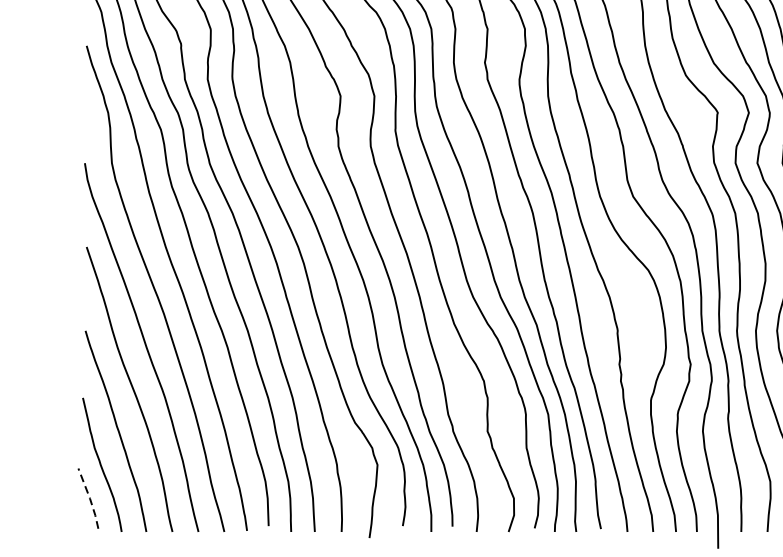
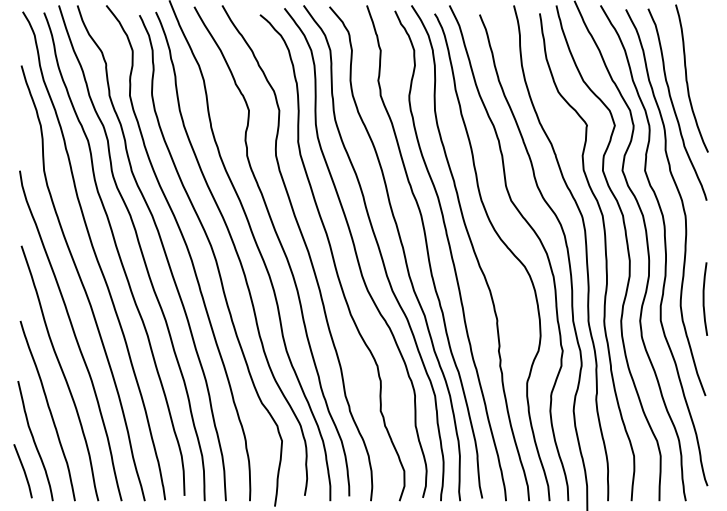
line: (90, 498) -> (24, 471), dashed -> solid

